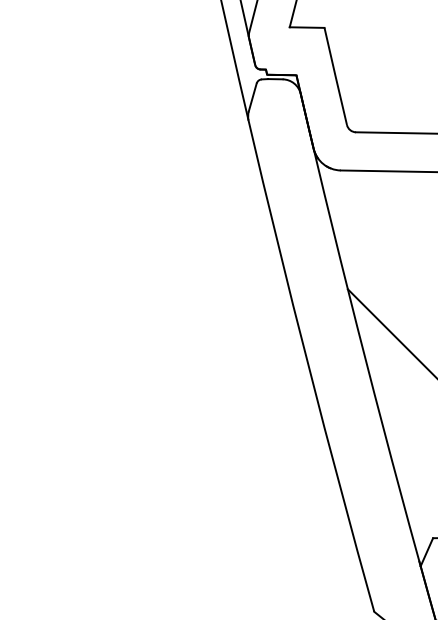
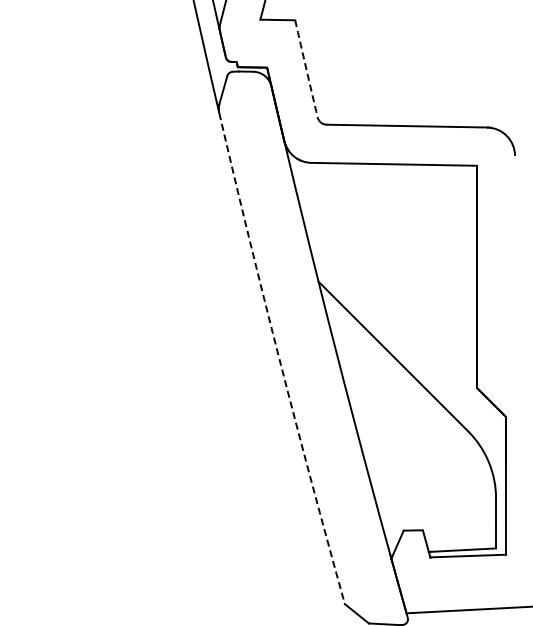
arc: (335, 76) -> (306, 68), solid -> dashed
arc: (308, 367) -> (279, 359), solid -> dashed

